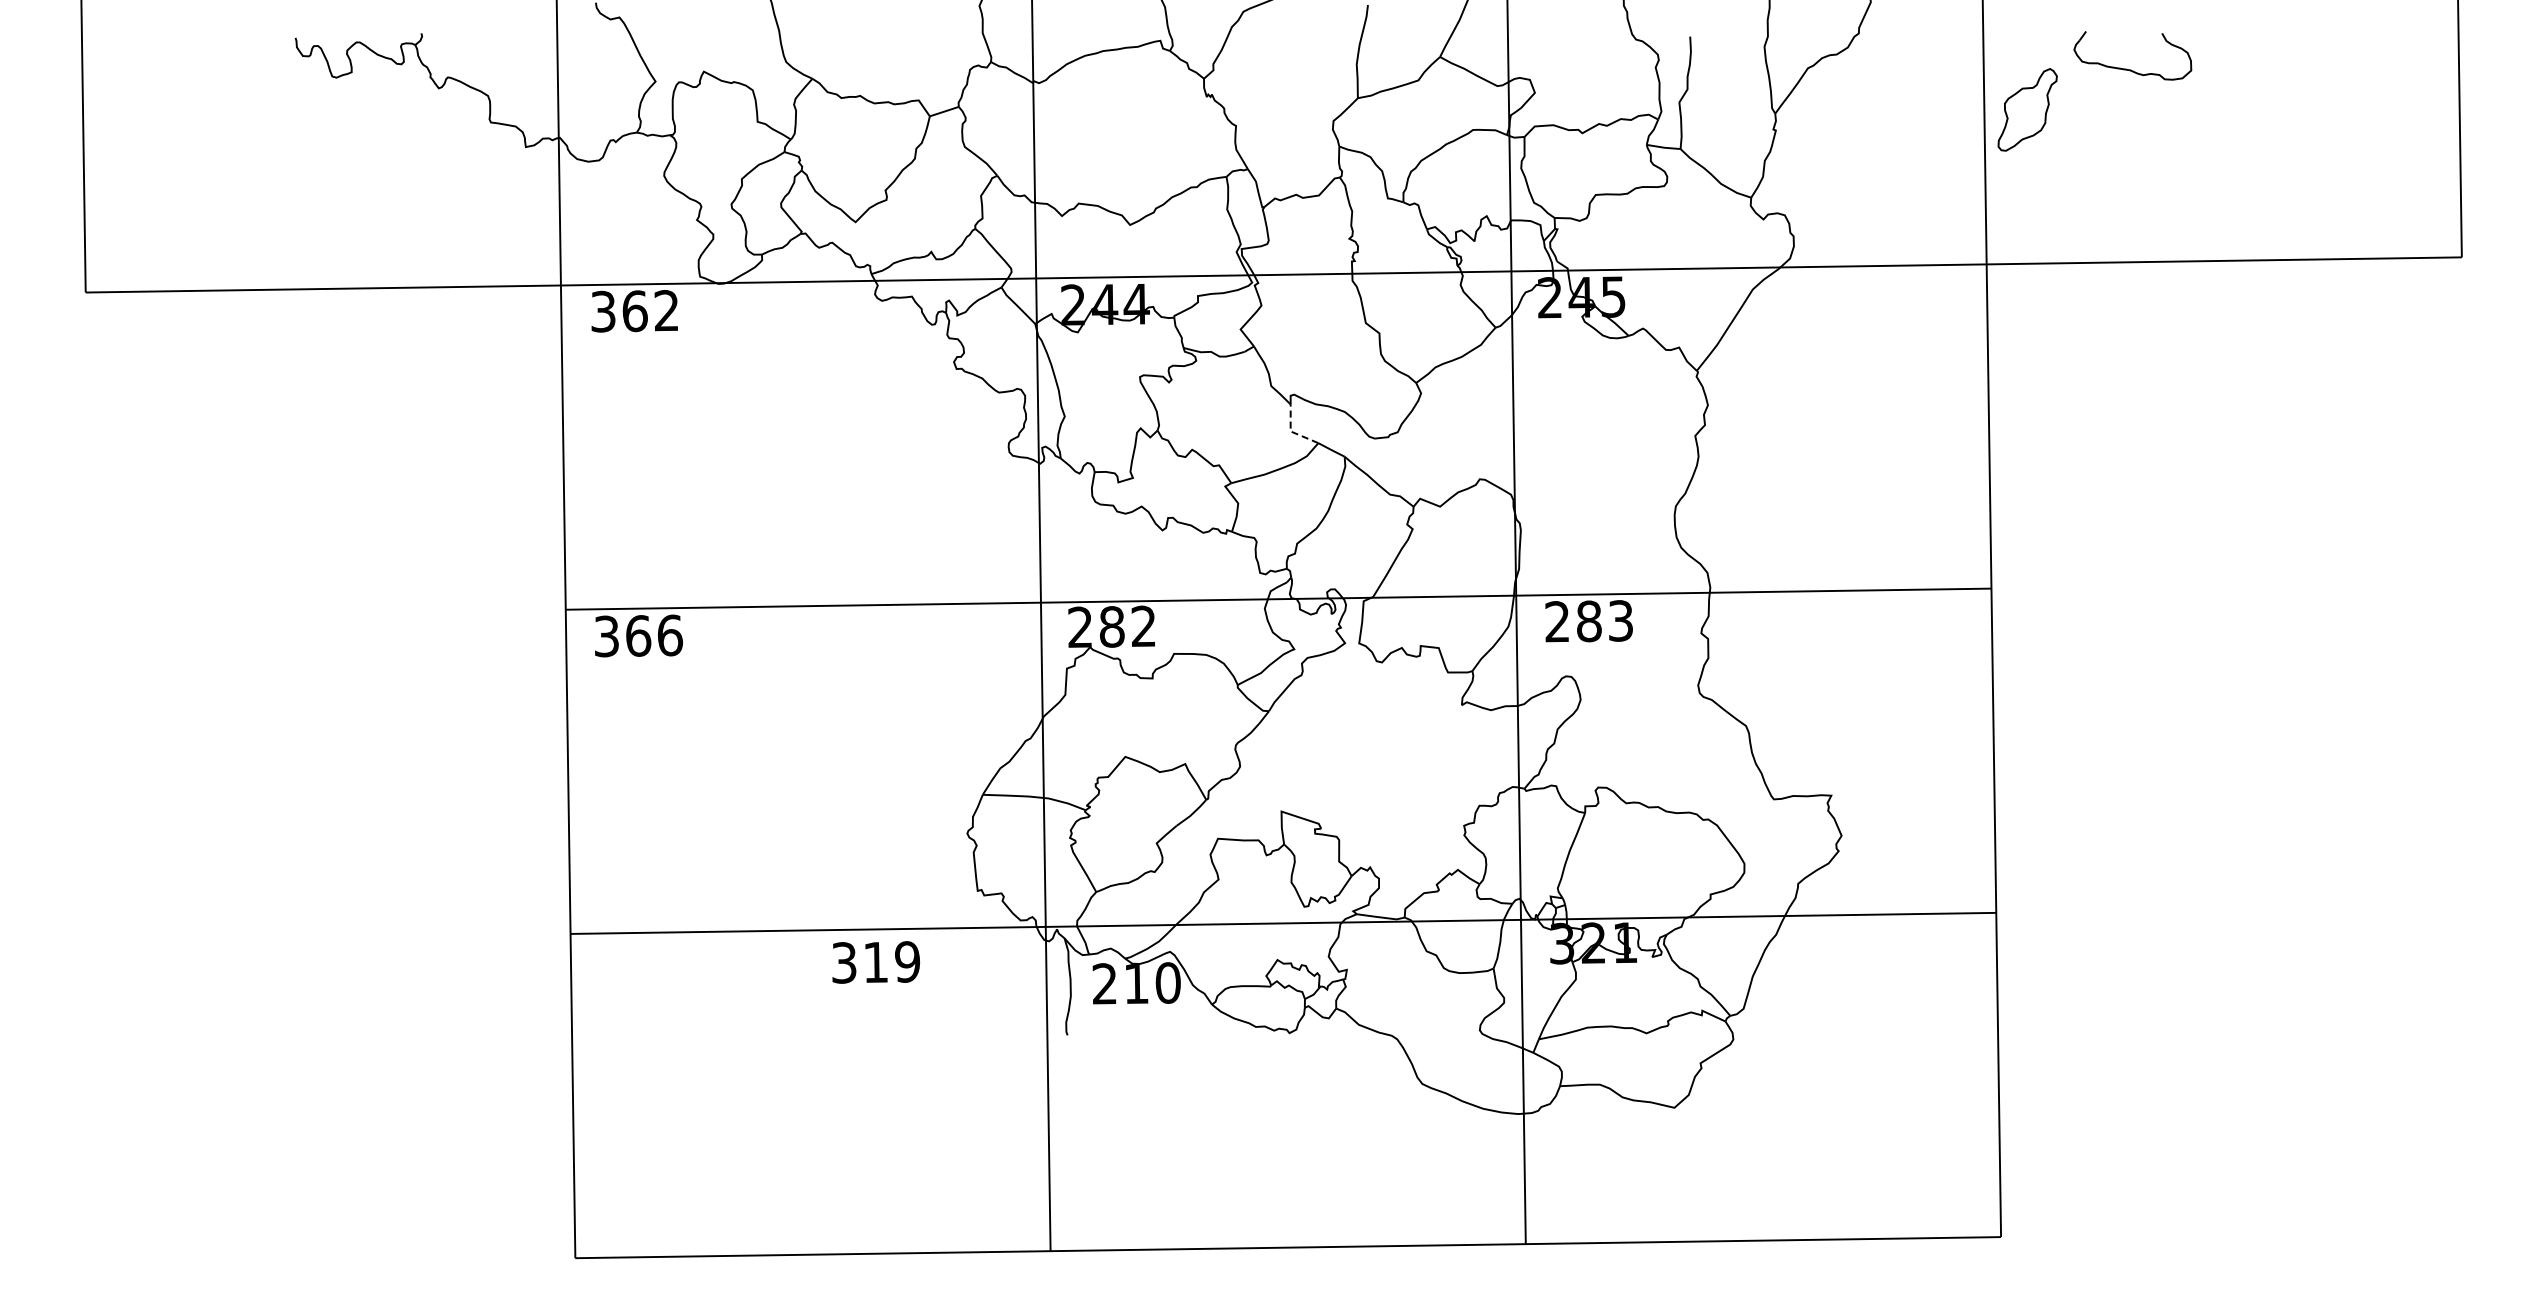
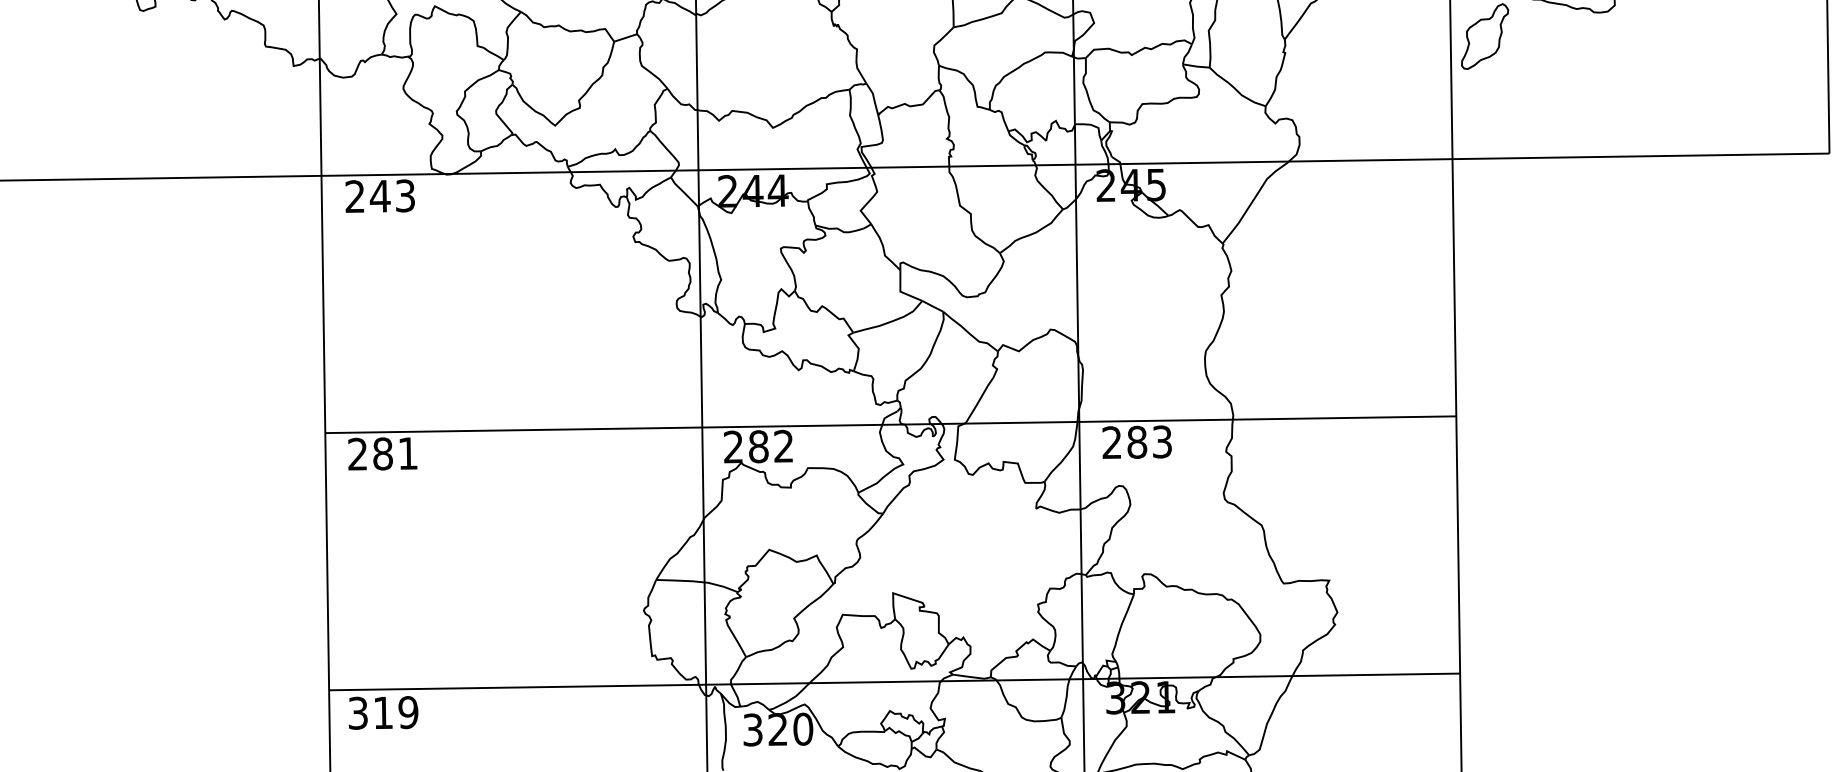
text: (634, 311) -> (379, 196), 362 -> 243
line: (1291, 431) -> (901, 291), dashed -> solid
text: (638, 635) -> (383, 453), 366 -> 281
text: (875, 962) -> (383, 712), moved
text: (1120, 983) -> (765, 729), 210 -> 320

